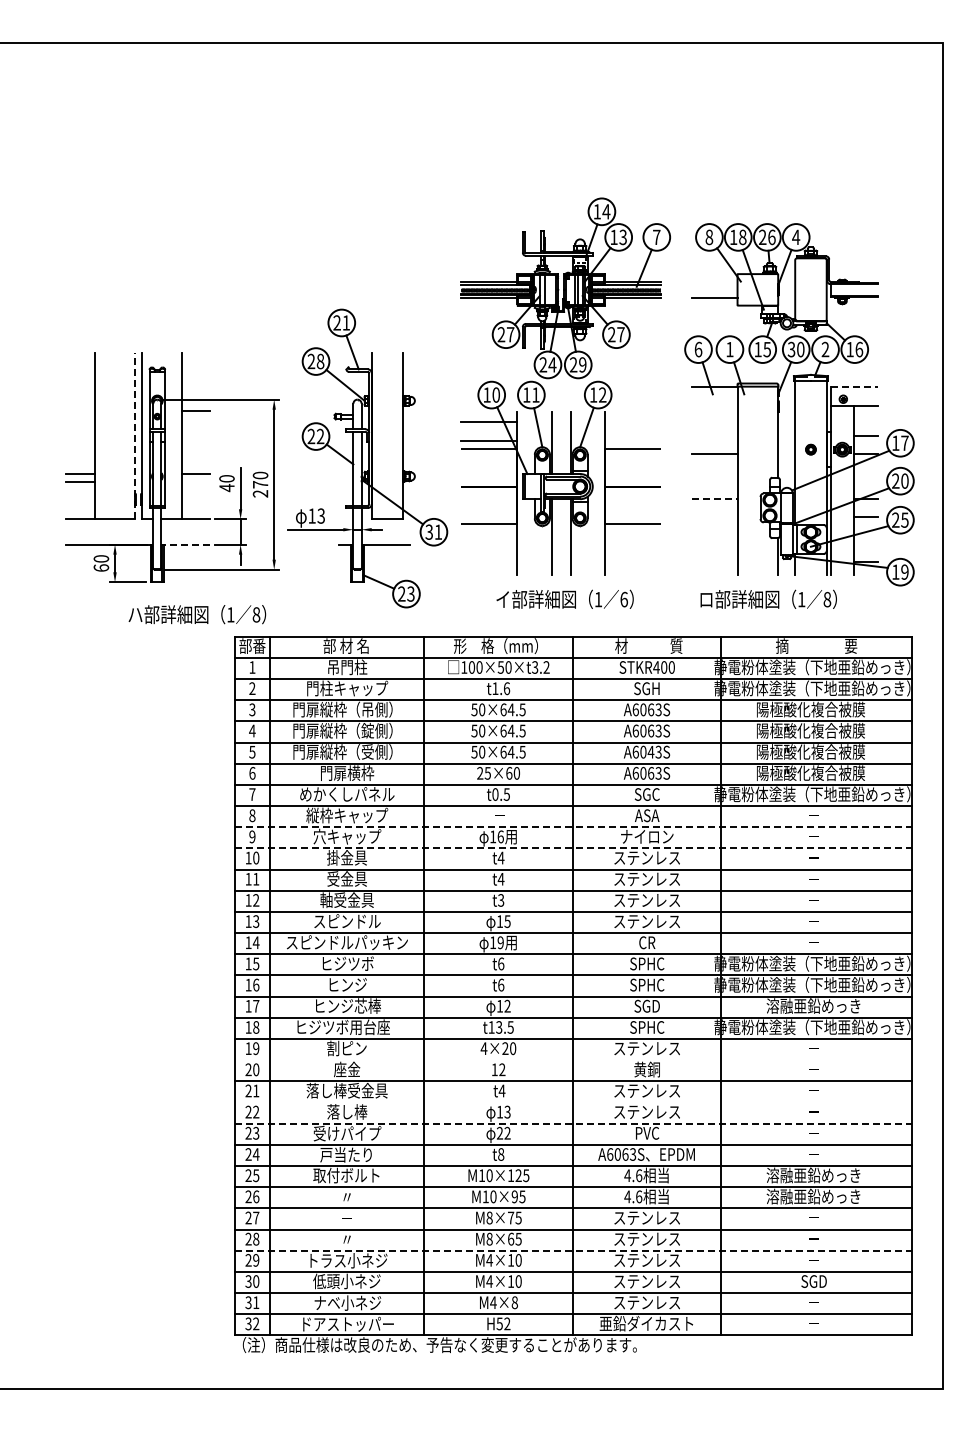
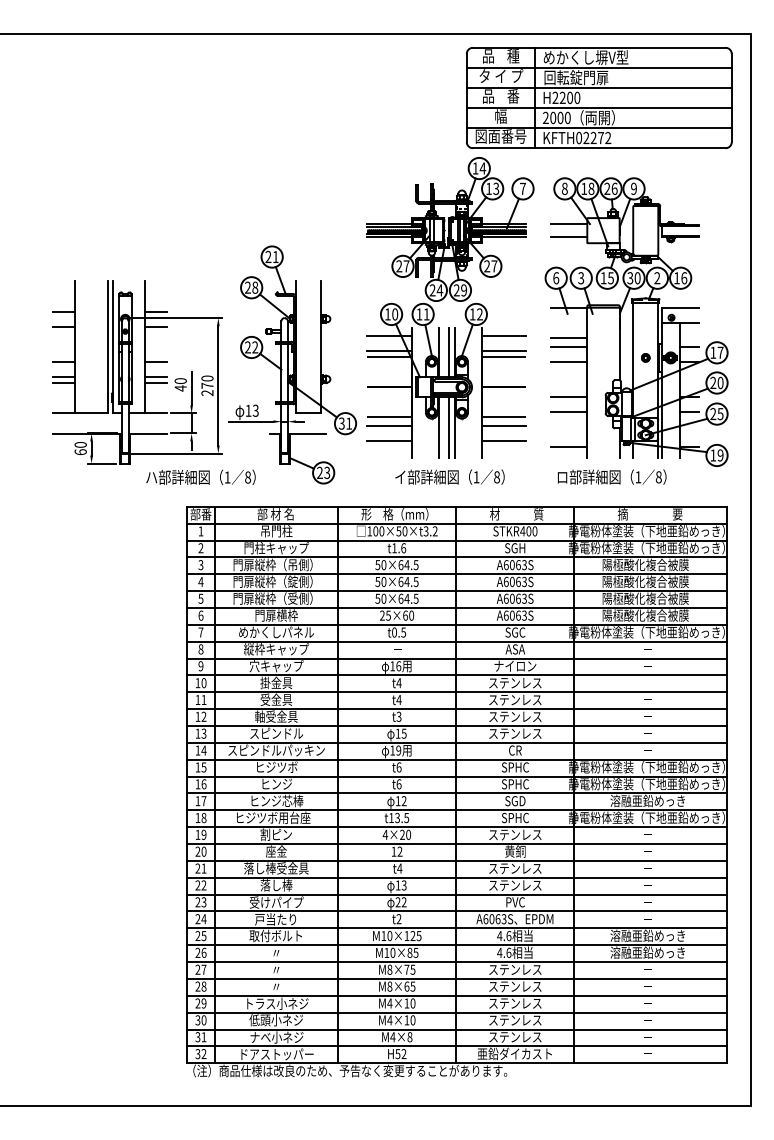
part: (752, 123) -> (599, 98), added
text: (796, 237) -> (634, 188), 4 -> 9
line: (714, 281) -> (568, 224), added
text: (729, 349) -> (580, 278), 1 -> 3
line: (854, 386) -> (680, 307), dashed -> solid
line: (80, 391) -> (64, 311), added
line: (195, 391) -> (155, 311), added
line: (80, 410) -> (64, 326), added
line: (633, 422) -> (504, 336), added
line: (714, 424) -> (568, 337), added
line: (135, 435) -> (107, 346), dashed -> solid
line: (714, 435) -> (568, 346), added
line: (633, 440) -> (504, 350), added
line: (564, 442) -> (449, 352), added
line: (80, 454) -> (64, 361), added
line: (195, 454) -> (155, 361), added
line: (195, 481) -> (155, 383), added
line: (714, 498) -> (568, 396), dashed -> solid
line: (714, 517) -> (568, 411), added
line: (489, 535) -> (389, 426), added
line: (633, 535) -> (504, 426), added
line: (564, 537) -> (449, 427), added
line: (186, 544) -> (148, 433), dashed -> solid
line: (489, 554) -> (389, 441), added
line: (633, 554) -> (504, 441), added
line: (714, 561) -> (568, 446), added
text: (623, 599) -> (496, 477), 6 -> 8
text: (197, 614) -> (201, 477), moved
text: (650, 751) -> (517, 598), A6043S -> A6063S
line: (573, 827) -> (456, 658), dashed -> solid
line: (573, 848) -> (456, 675), dashed -> solid
line: (573, 1060) -> (456, 844), added
line: (573, 1102) -> (456, 877), added
line: (573, 1123) -> (456, 894), dashed -> solid
text: (501, 1154) -> (399, 919), t8 -> t2
text: (514, 1196) -> (409, 952), M10×95 -> M10×85
text: (346, 1218) -> (275, 970), － -> 〃
line: (573, 1250) -> (456, 995), dashed -> solid
text: (813, 1281) -> (647, 1020), SGD -> －

